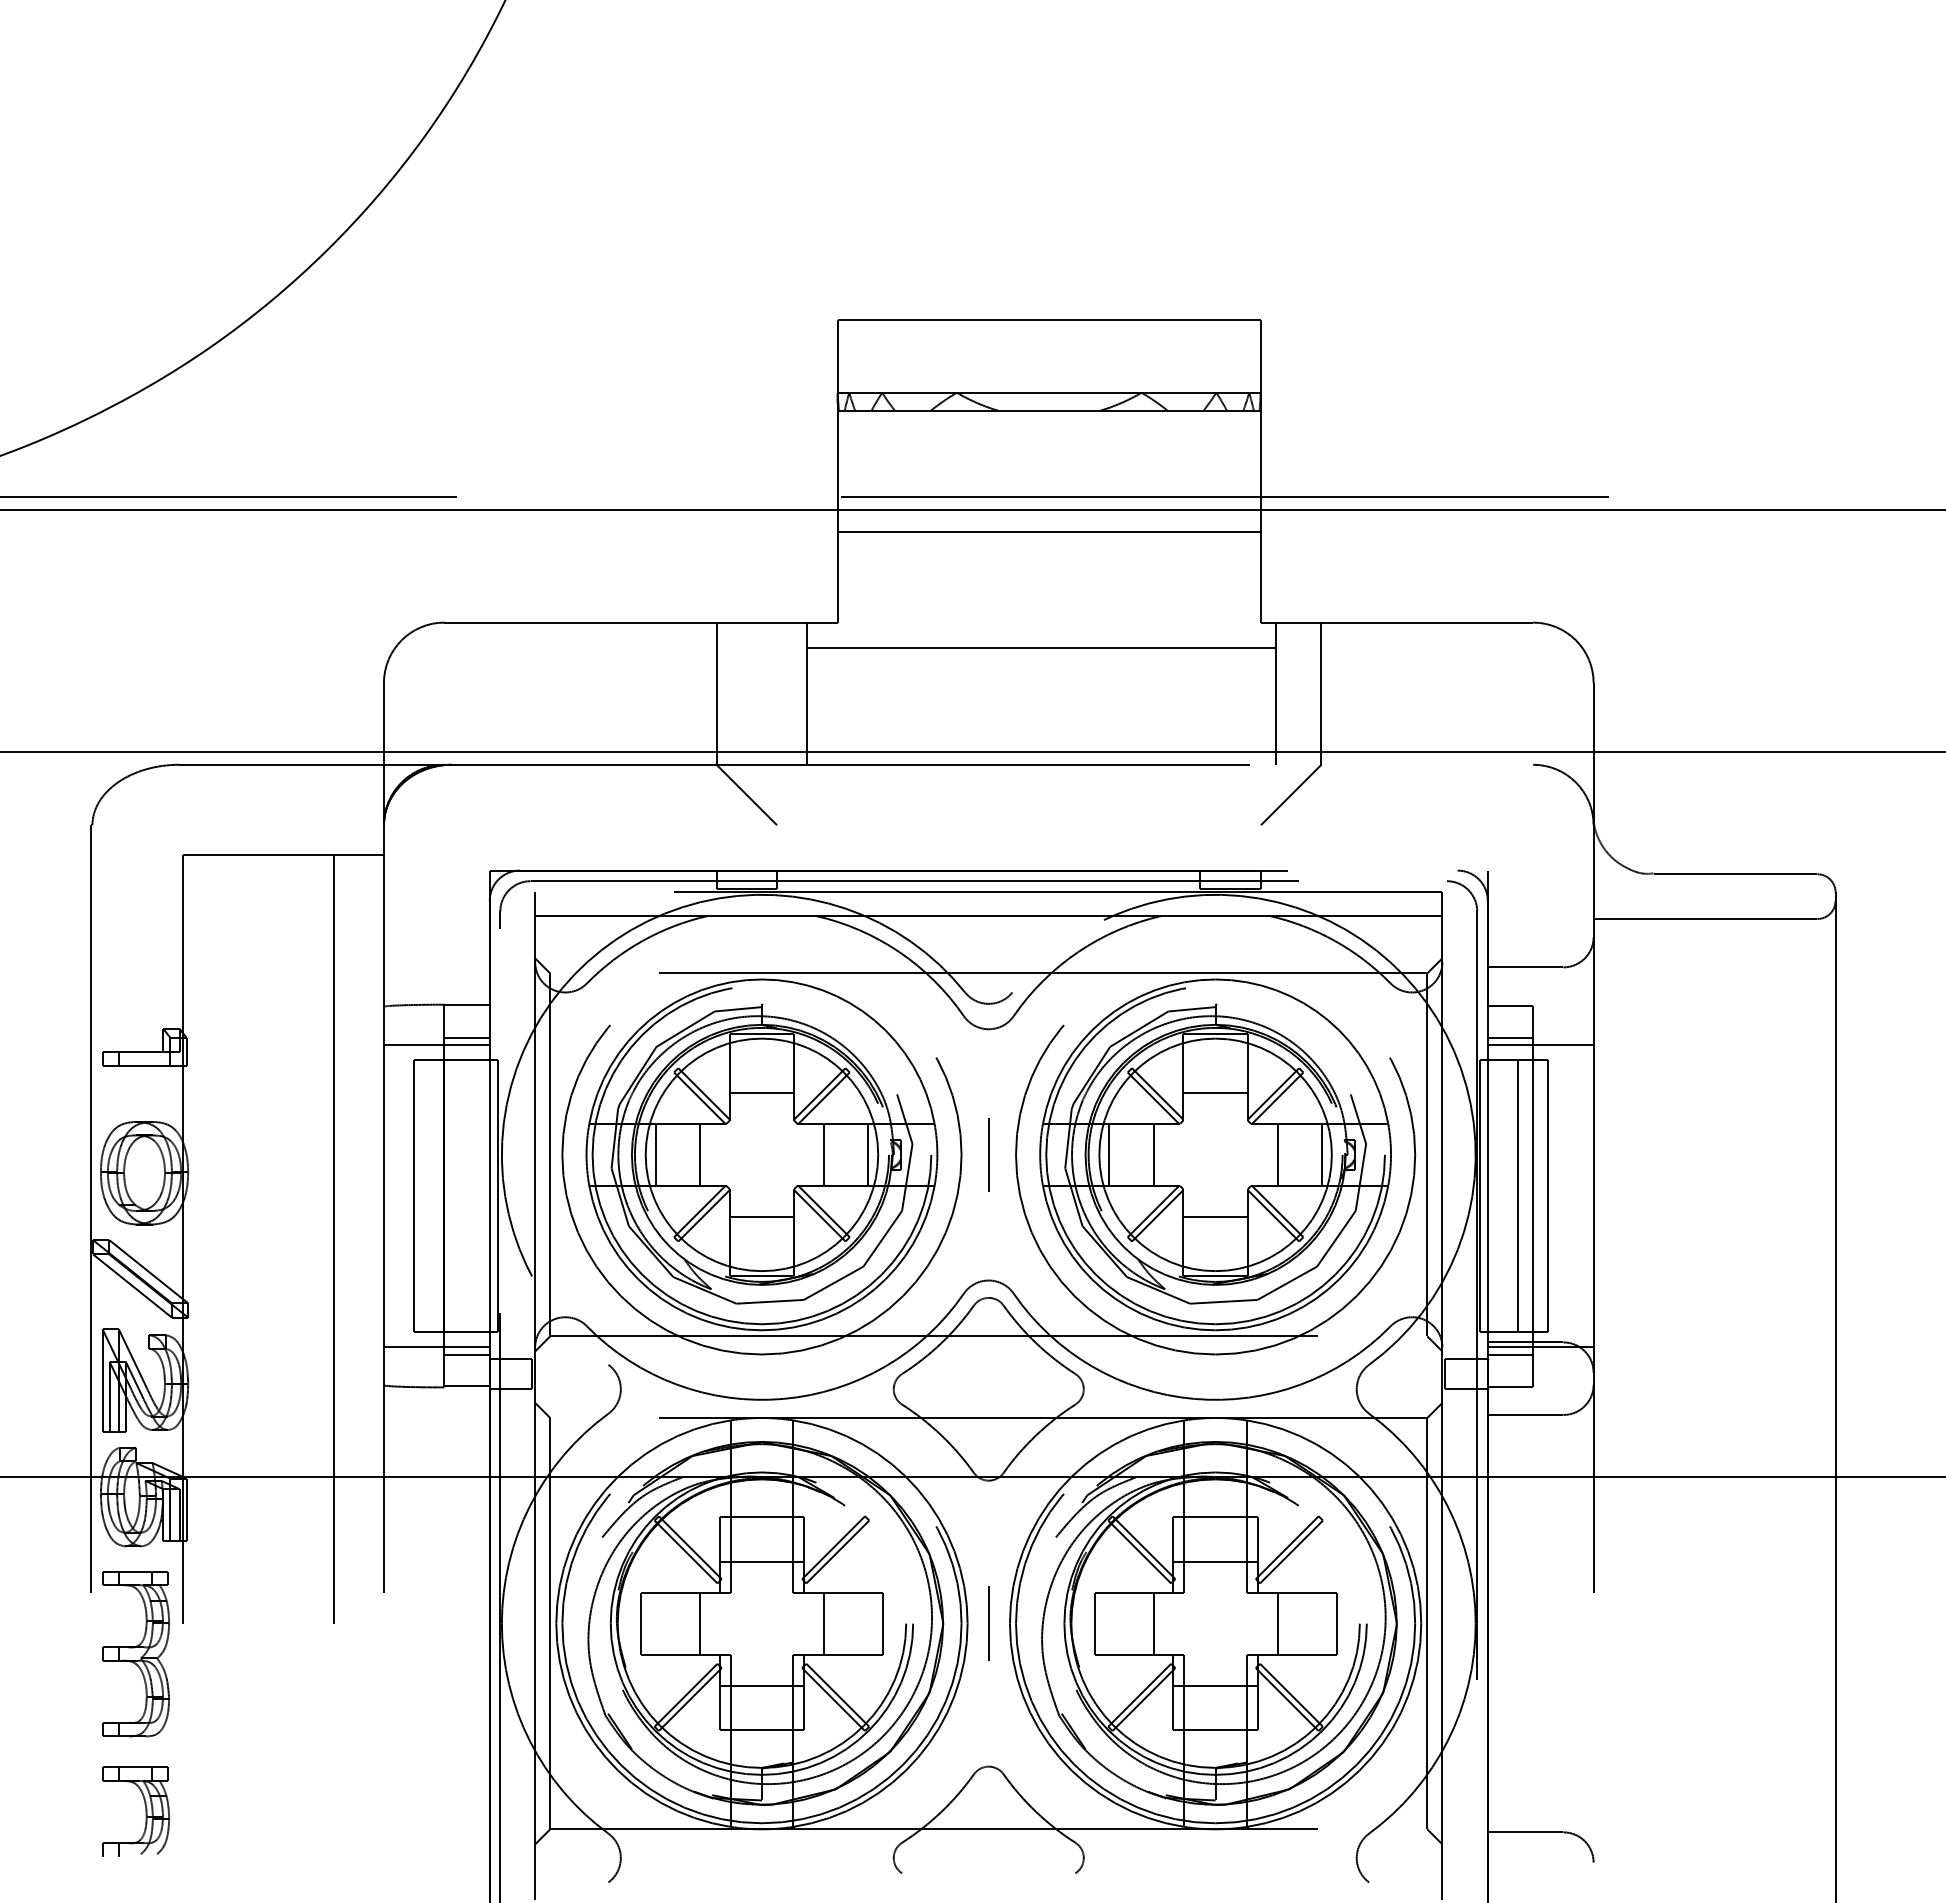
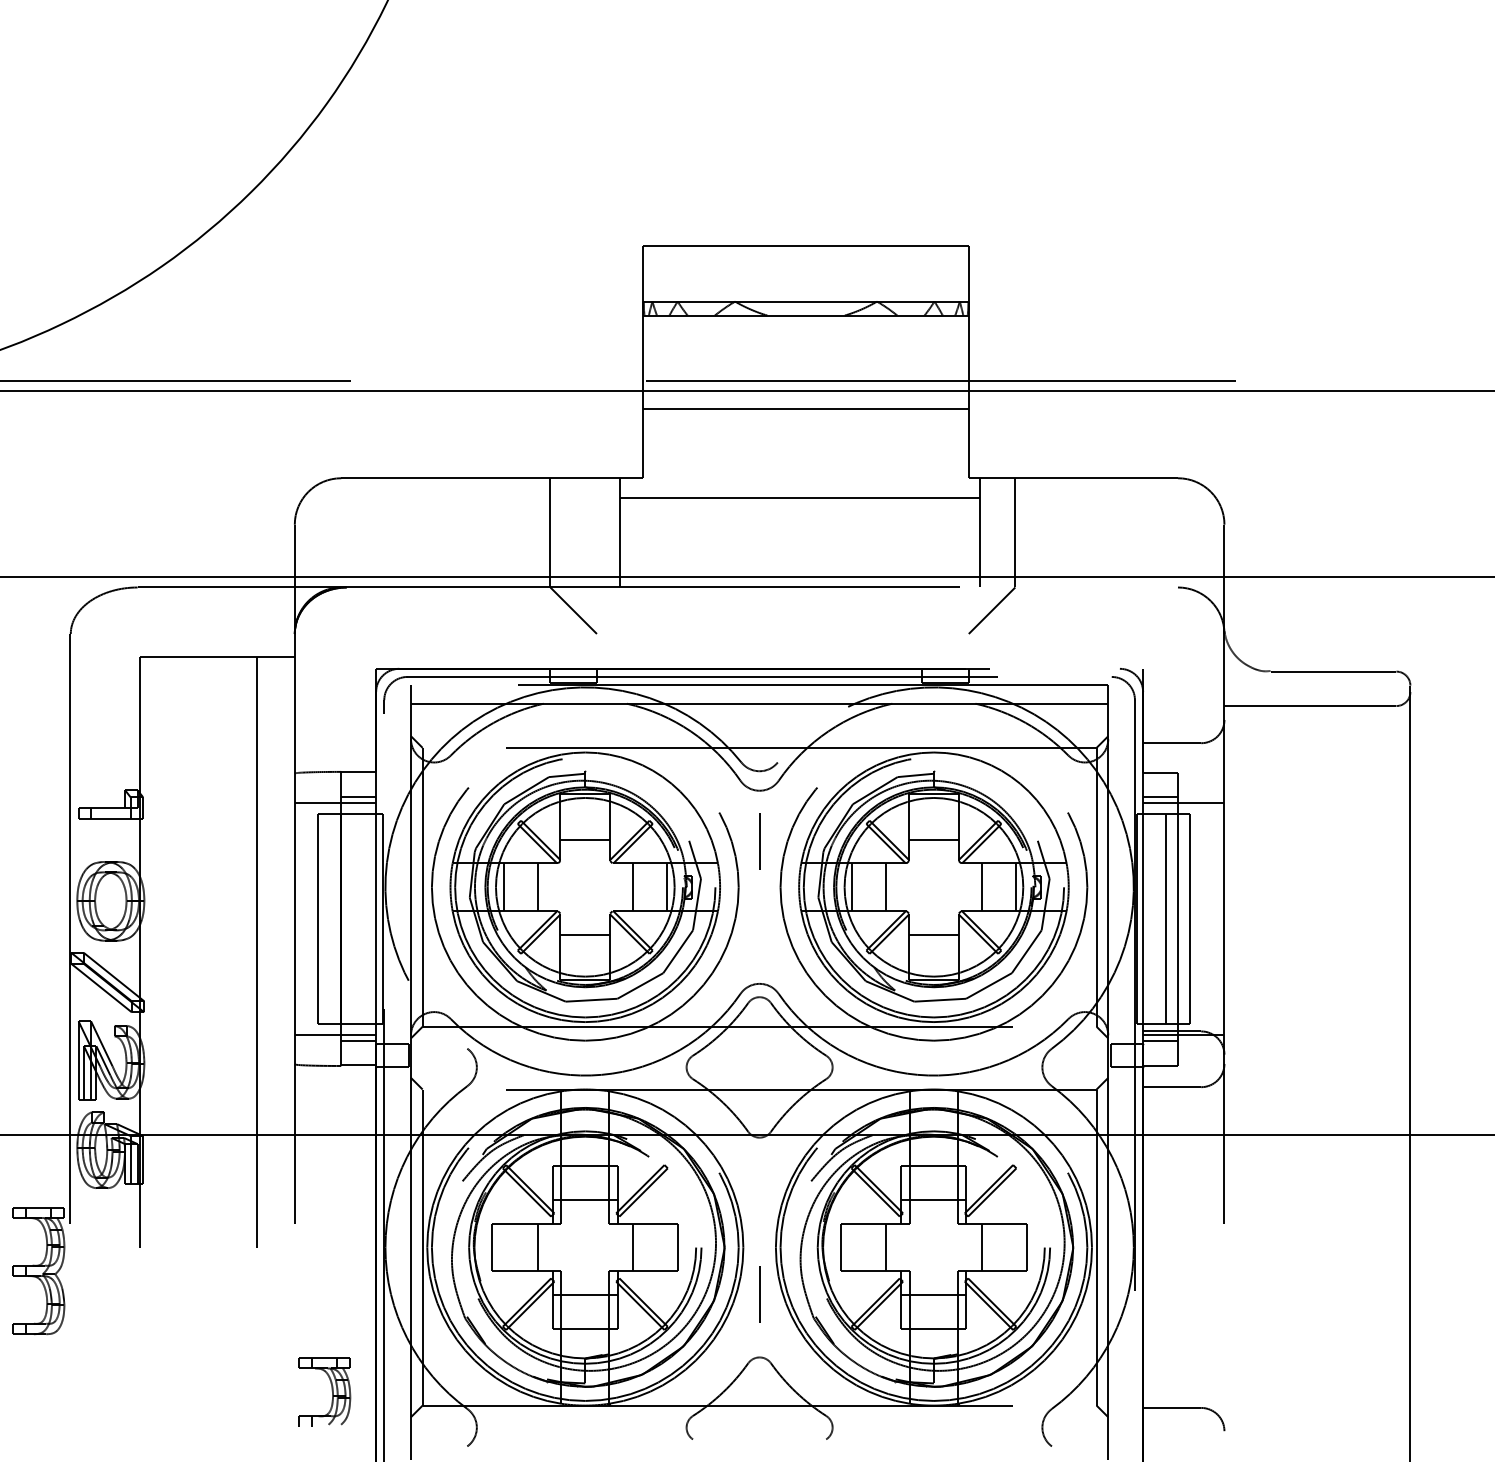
line: (988, 1154) -> (759, 840), moved
line: (988, 1623) -> (759, 1294), moved
part: (135, 1654) -> (38, 1271), moved
part: (145, 1811) -> (332, 1391), moved

